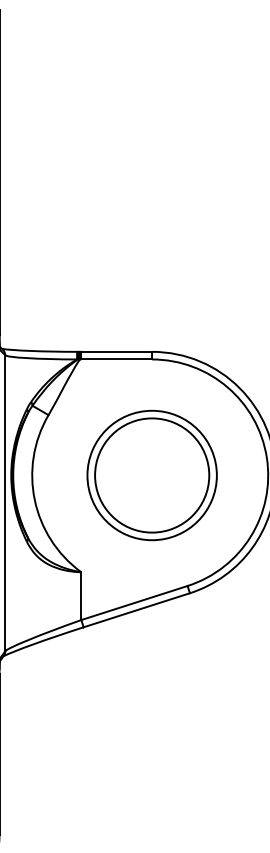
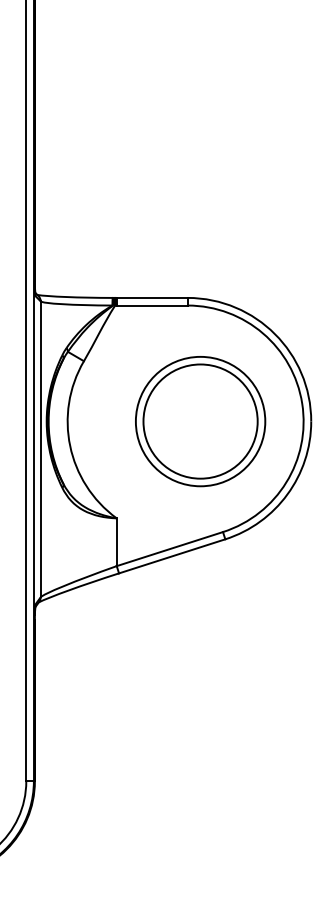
part: (152, 475) -> (200, 421), moved

